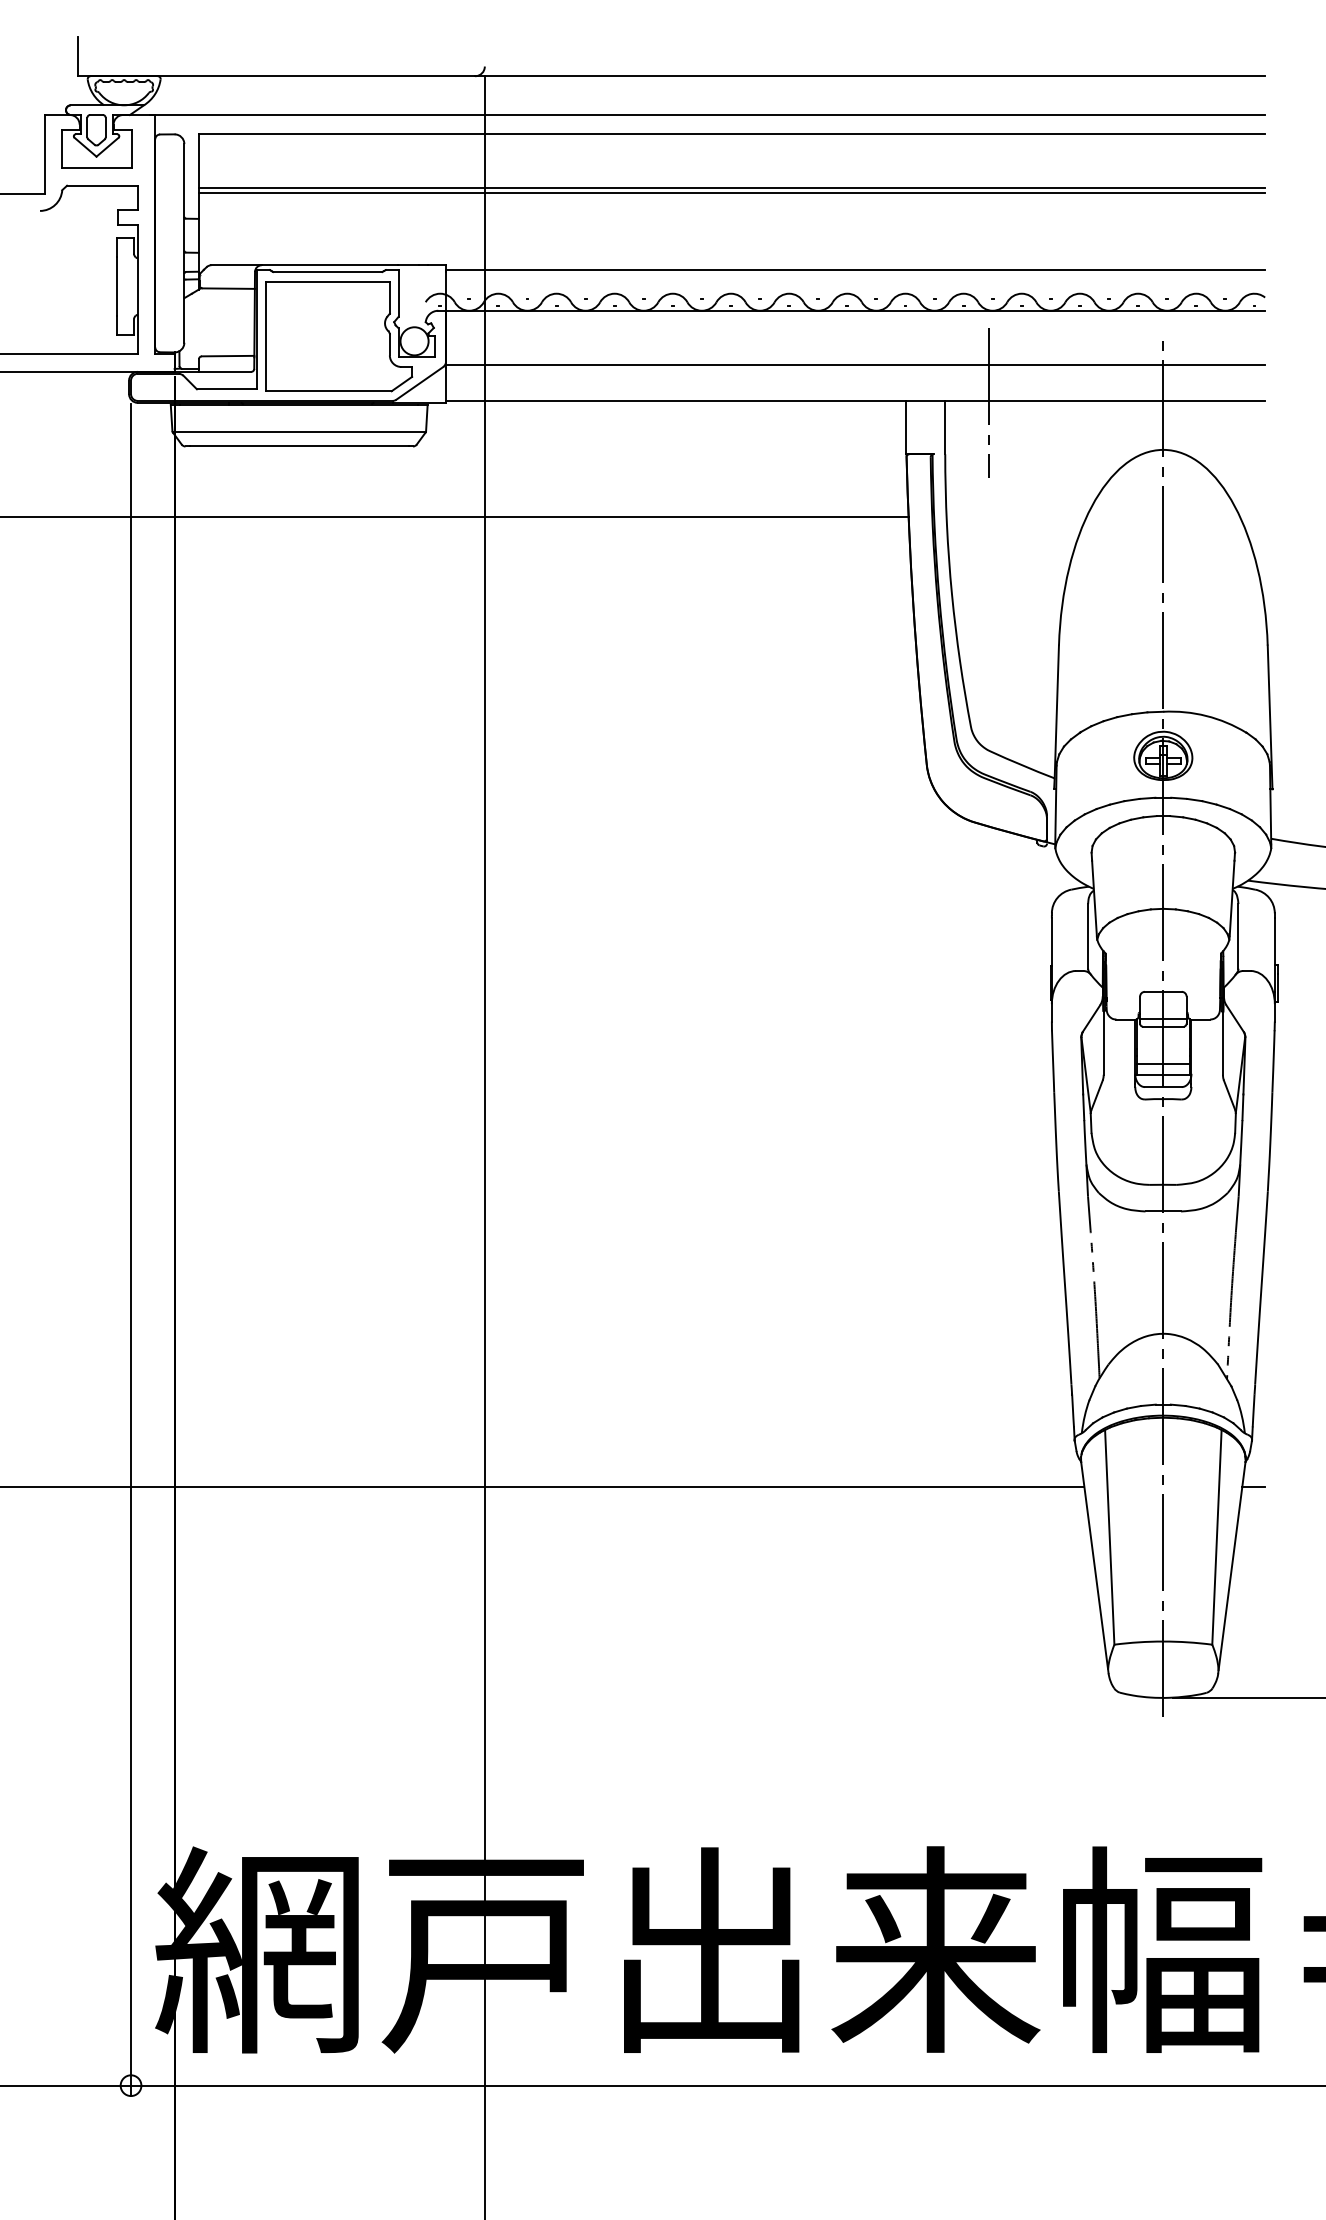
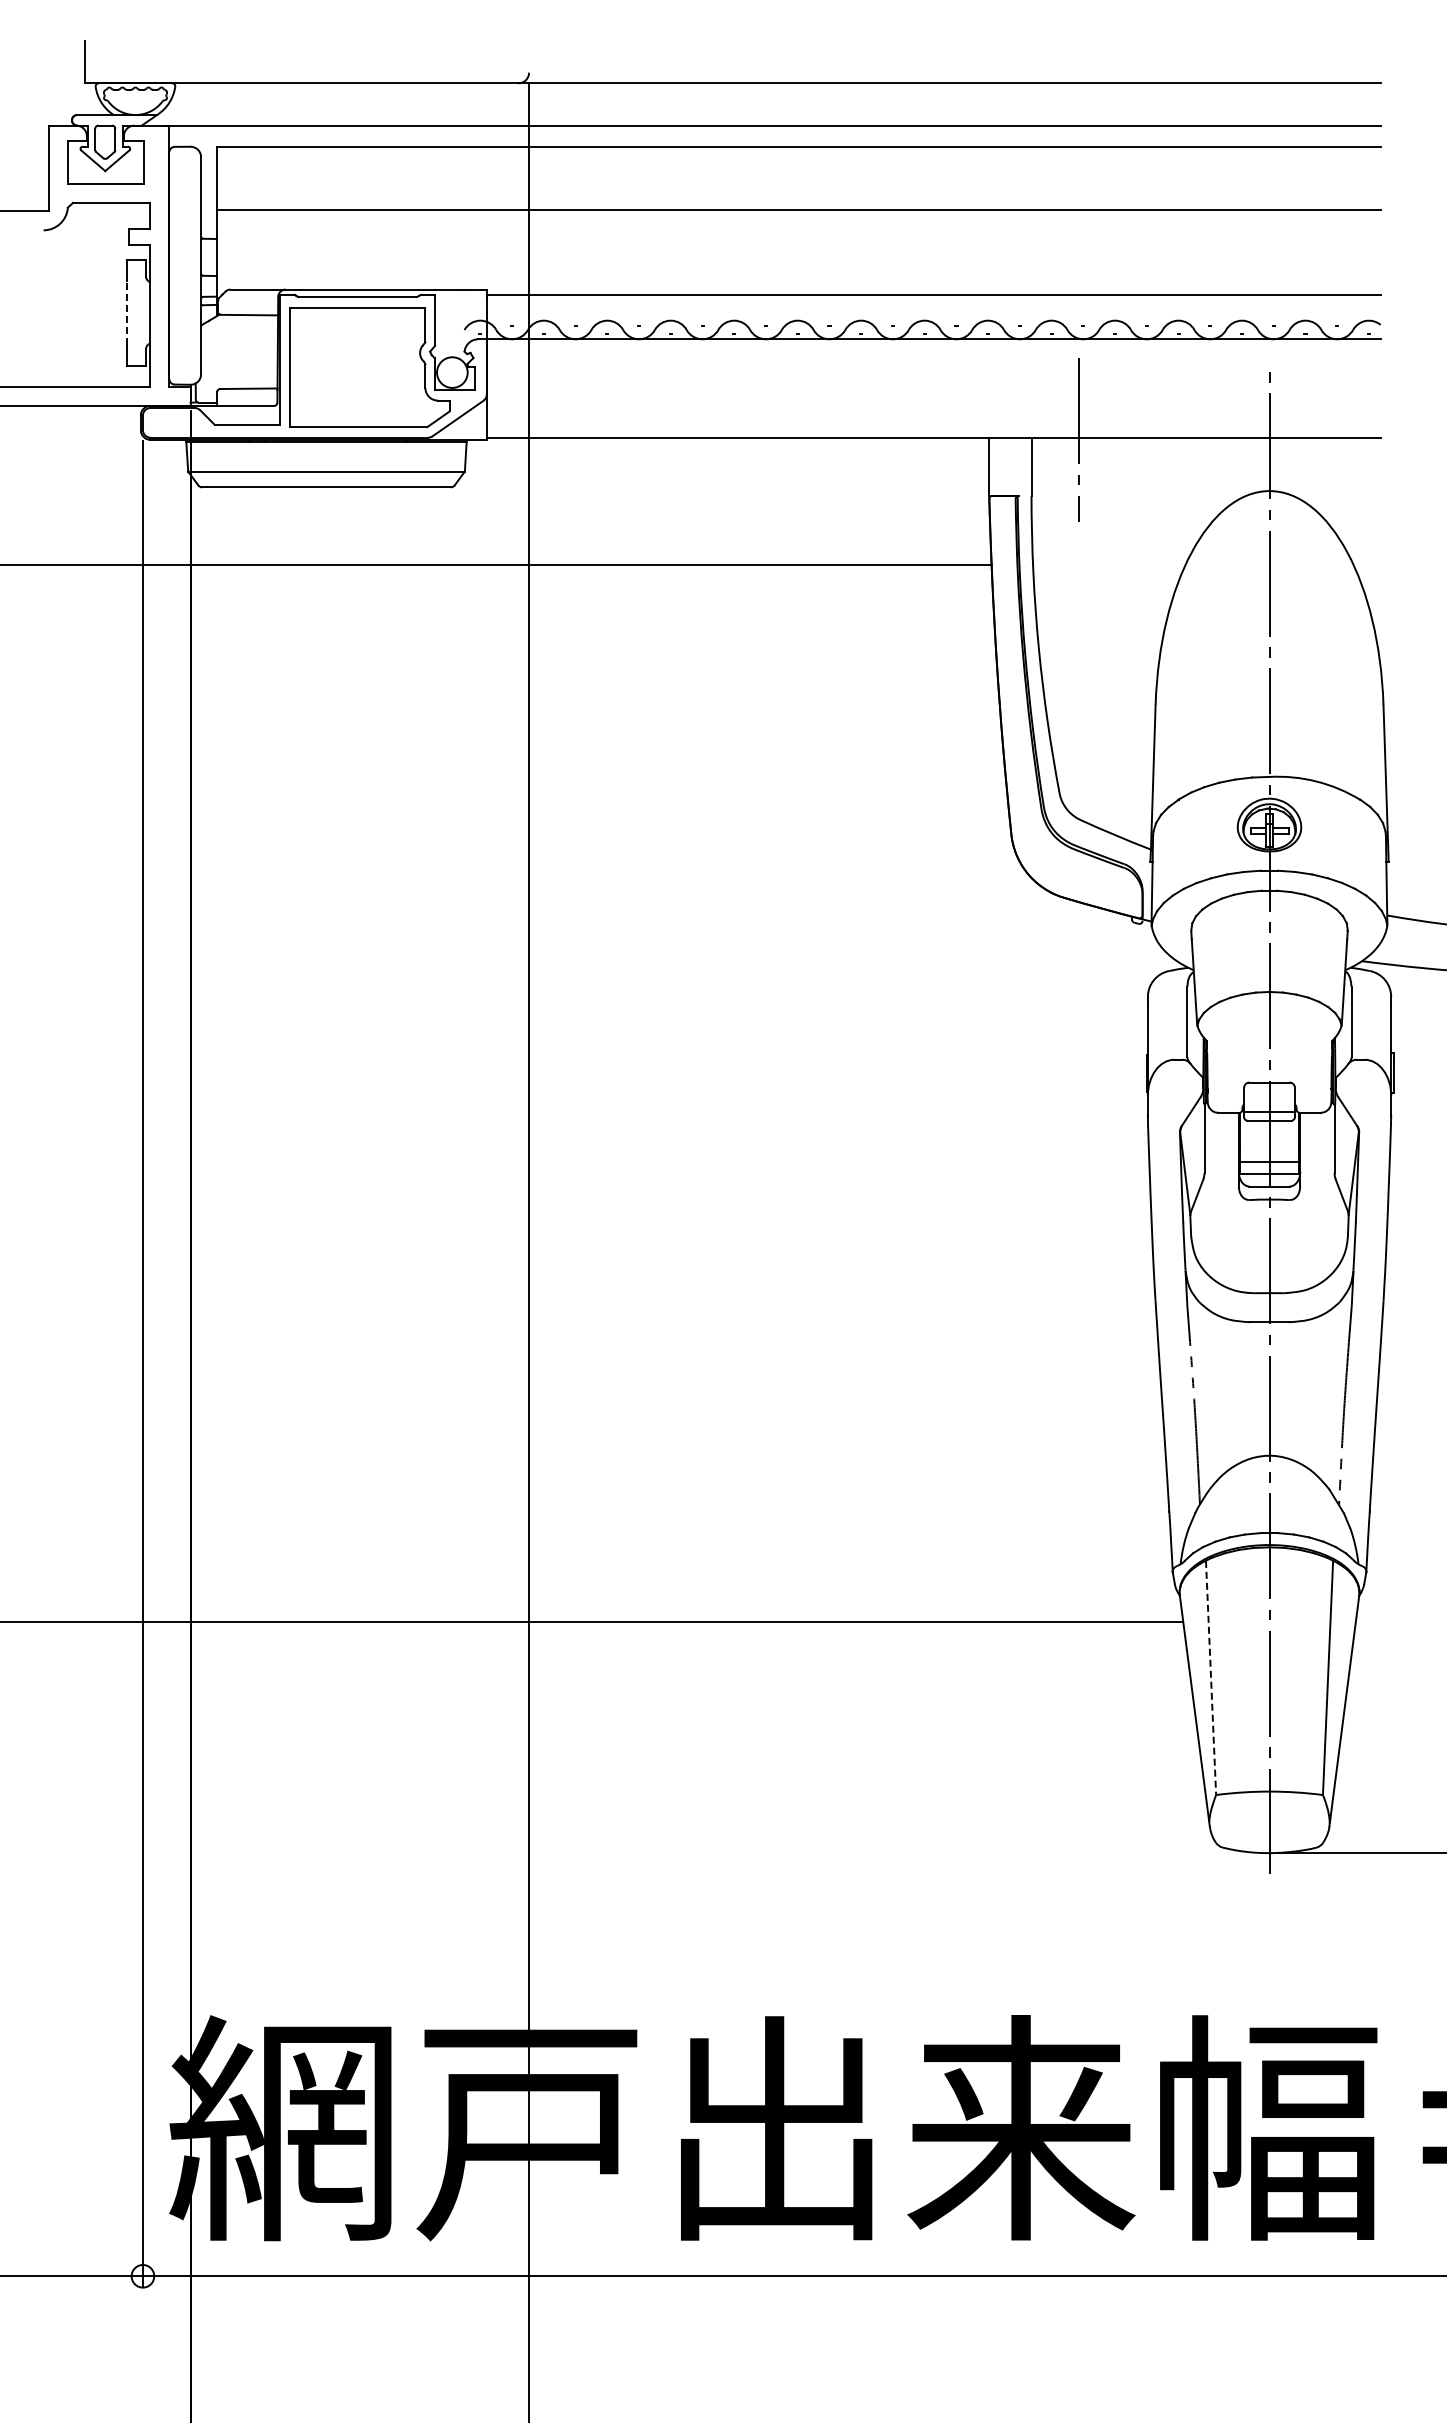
line: (731, 187) -> (798, 204), removed
line: (116, 286) -> (127, 312), solid -> dashed
line: (855, 365) -> (933, 398), removed
line: (1253, 1486) -> (1367, 1622), removed
line: (1110, 1537) -> (1211, 1678), solid -> dashed

